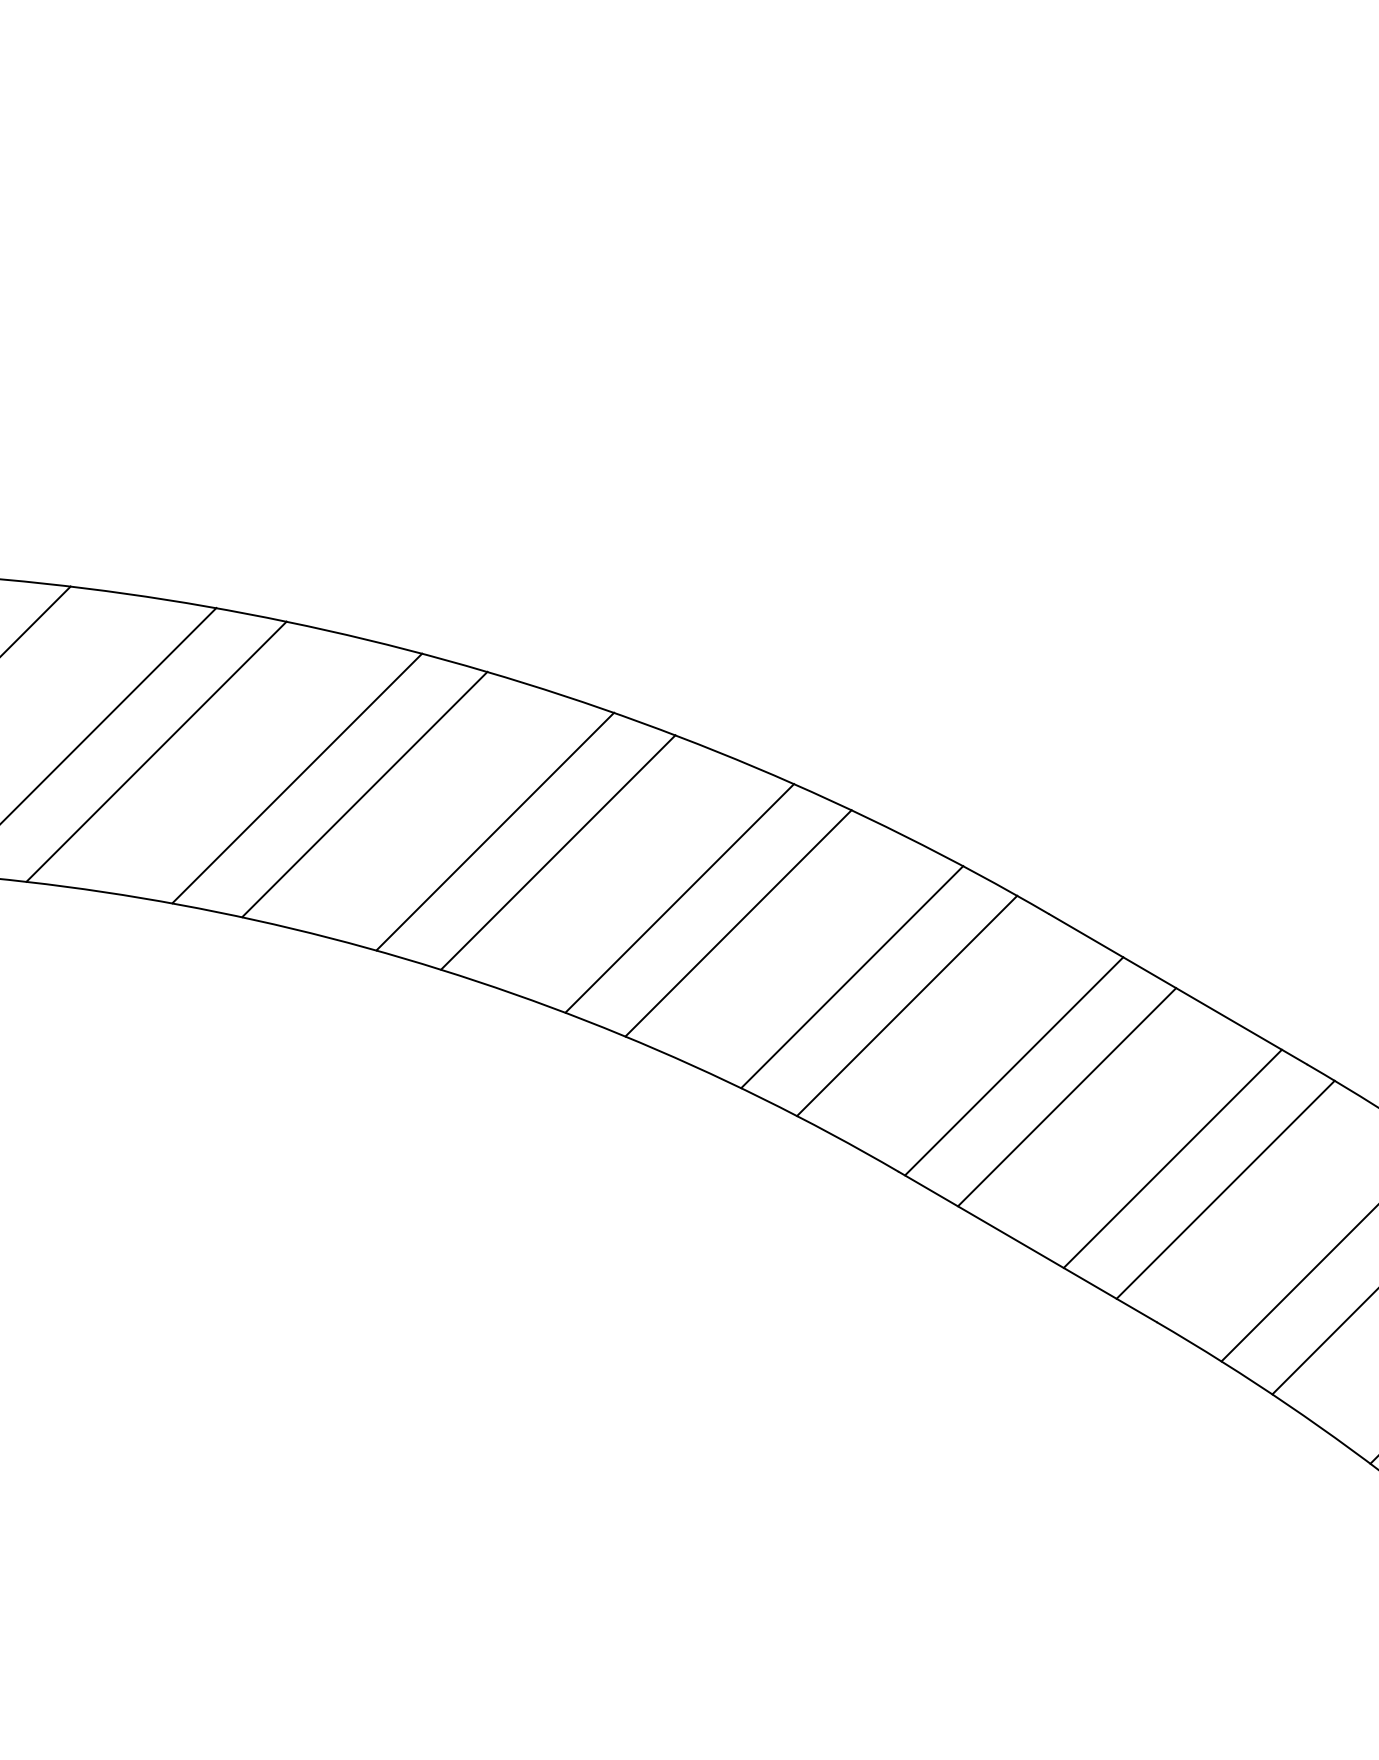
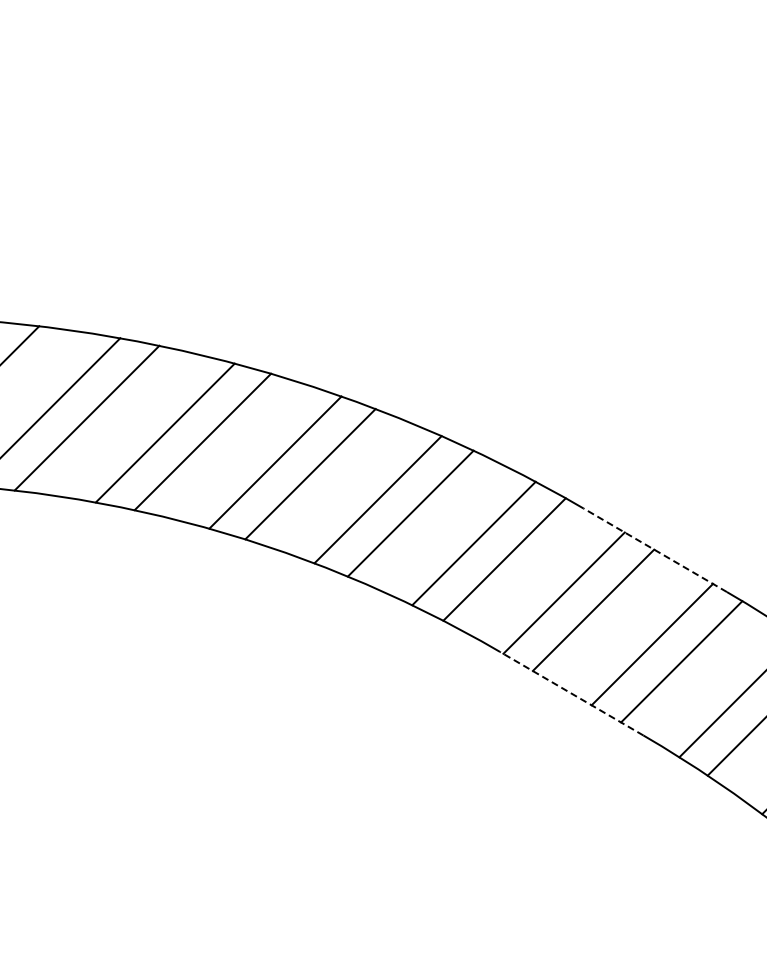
line: (1178, 989) -> (655, 550), solid -> dashed
line: (1027, 1246) -> (571, 693), solid -> dashed

